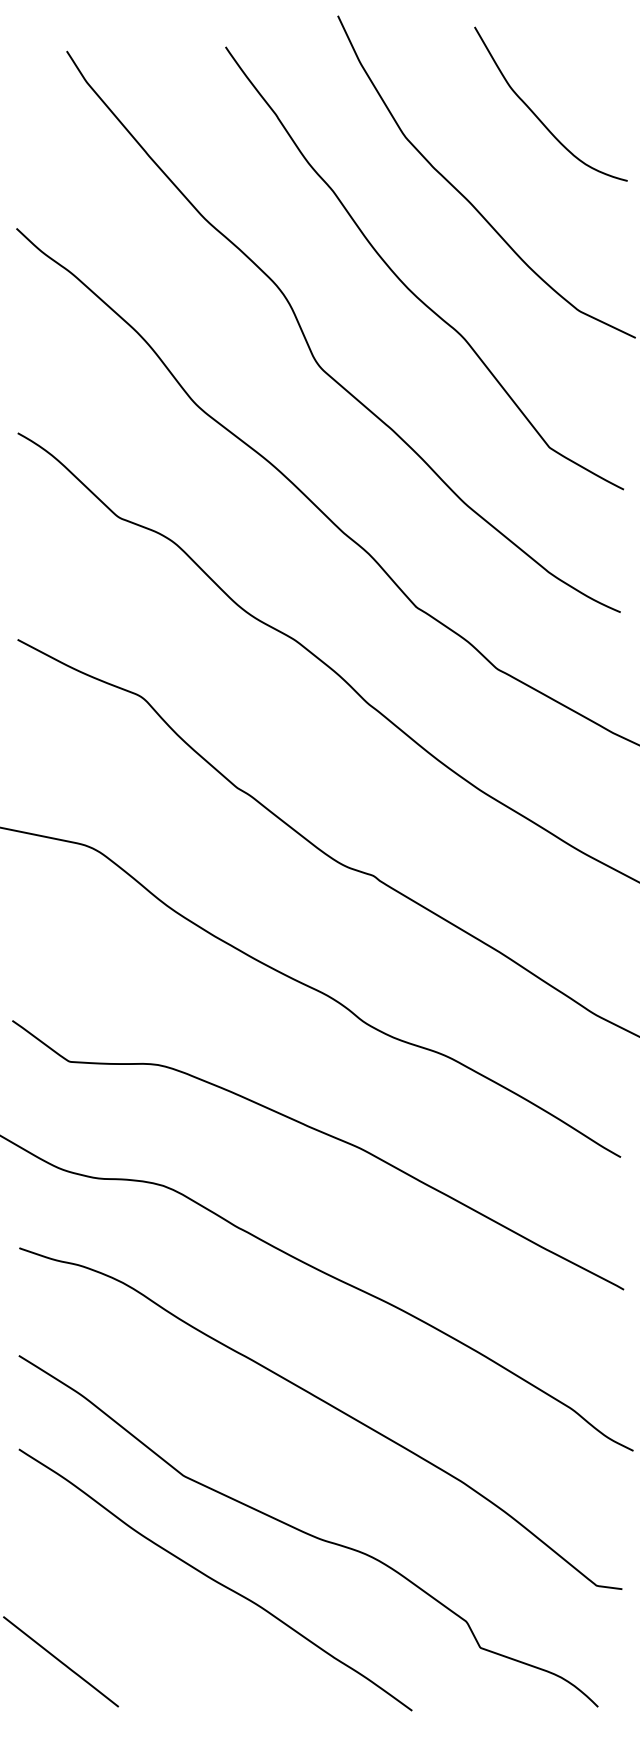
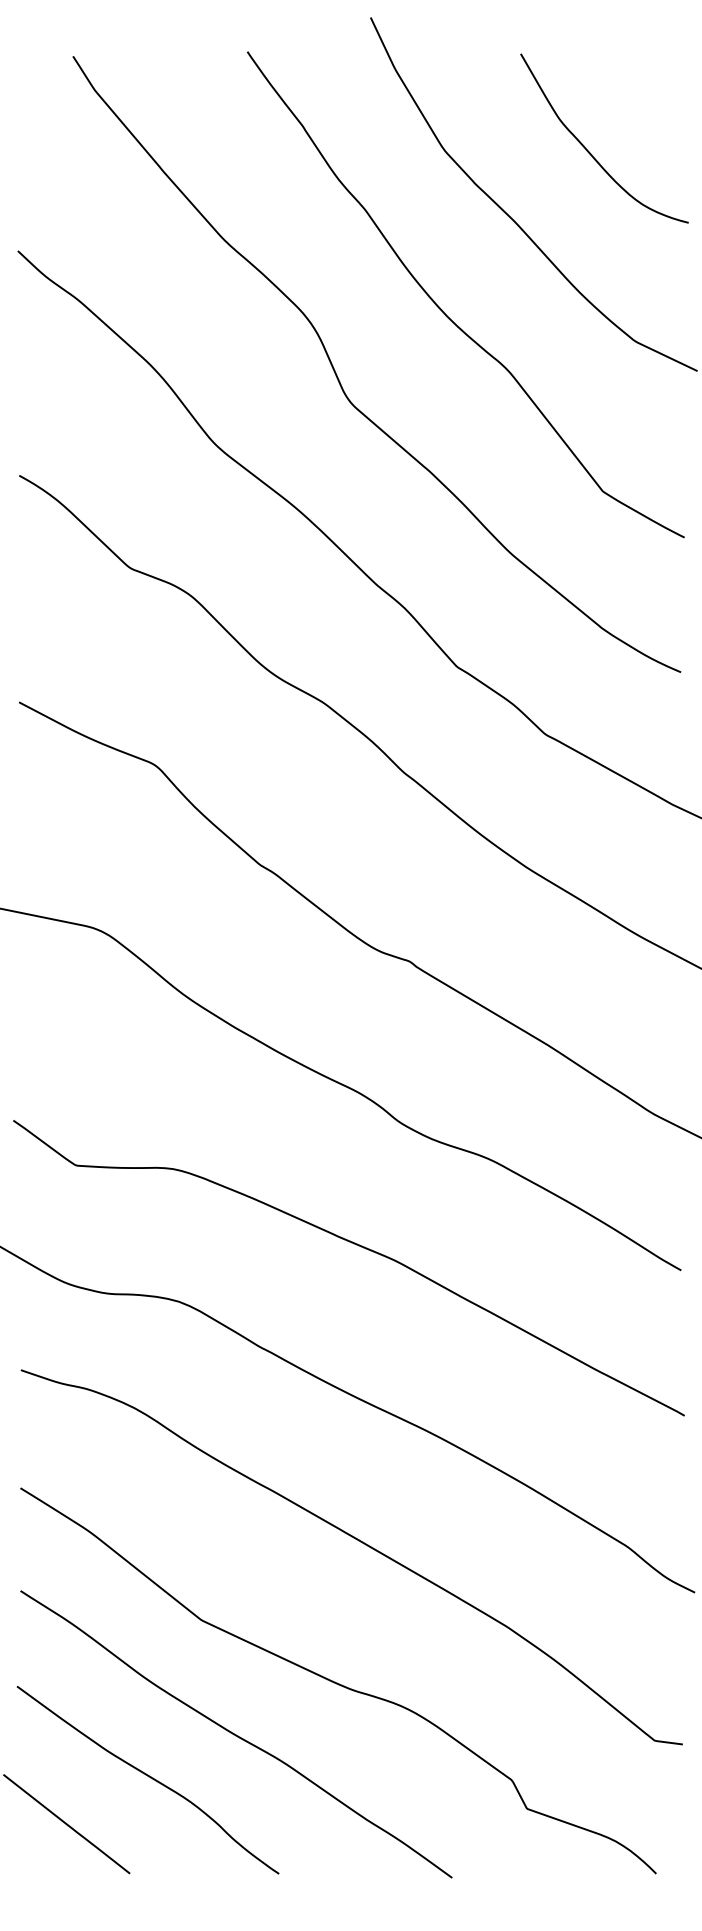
curve: (538, 116) -> (590, 152), moved
curve: (136, 1619) -> (149, 1777), added

